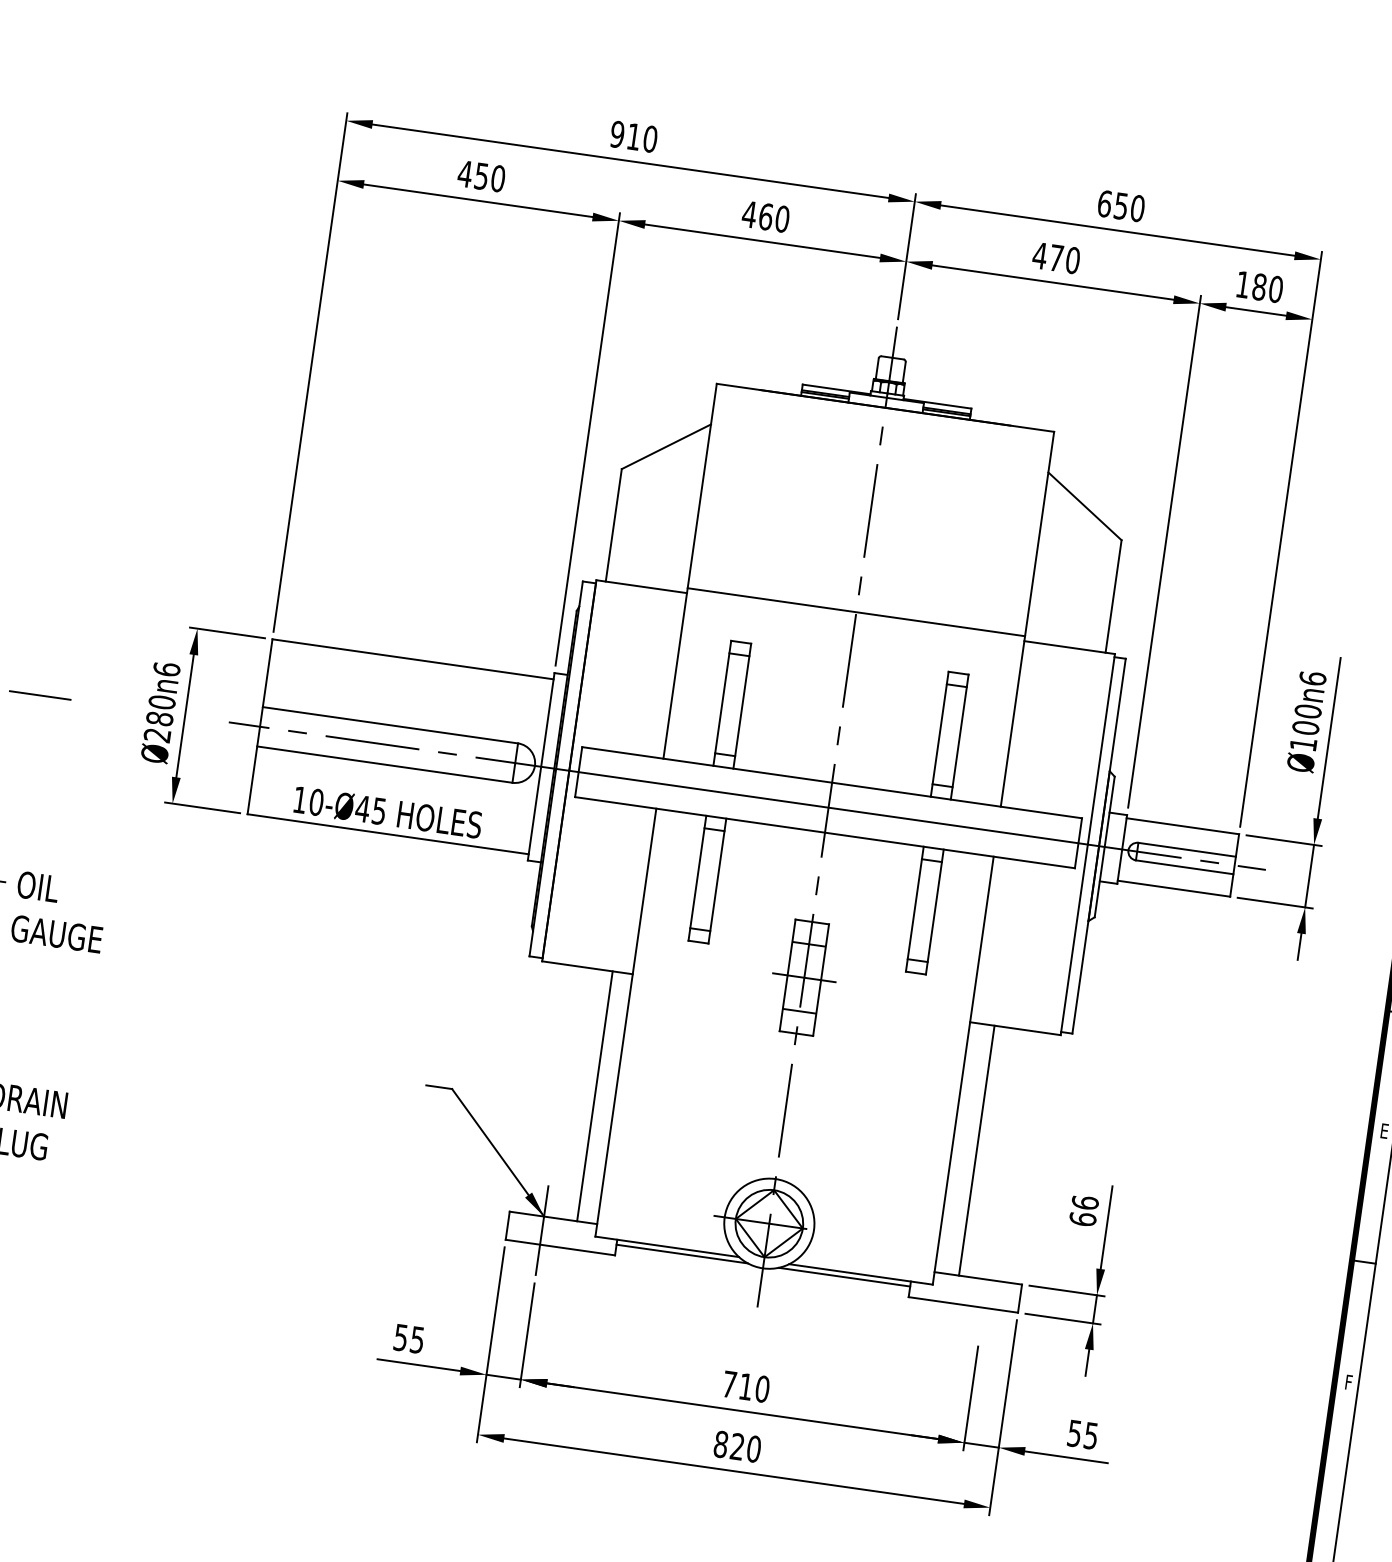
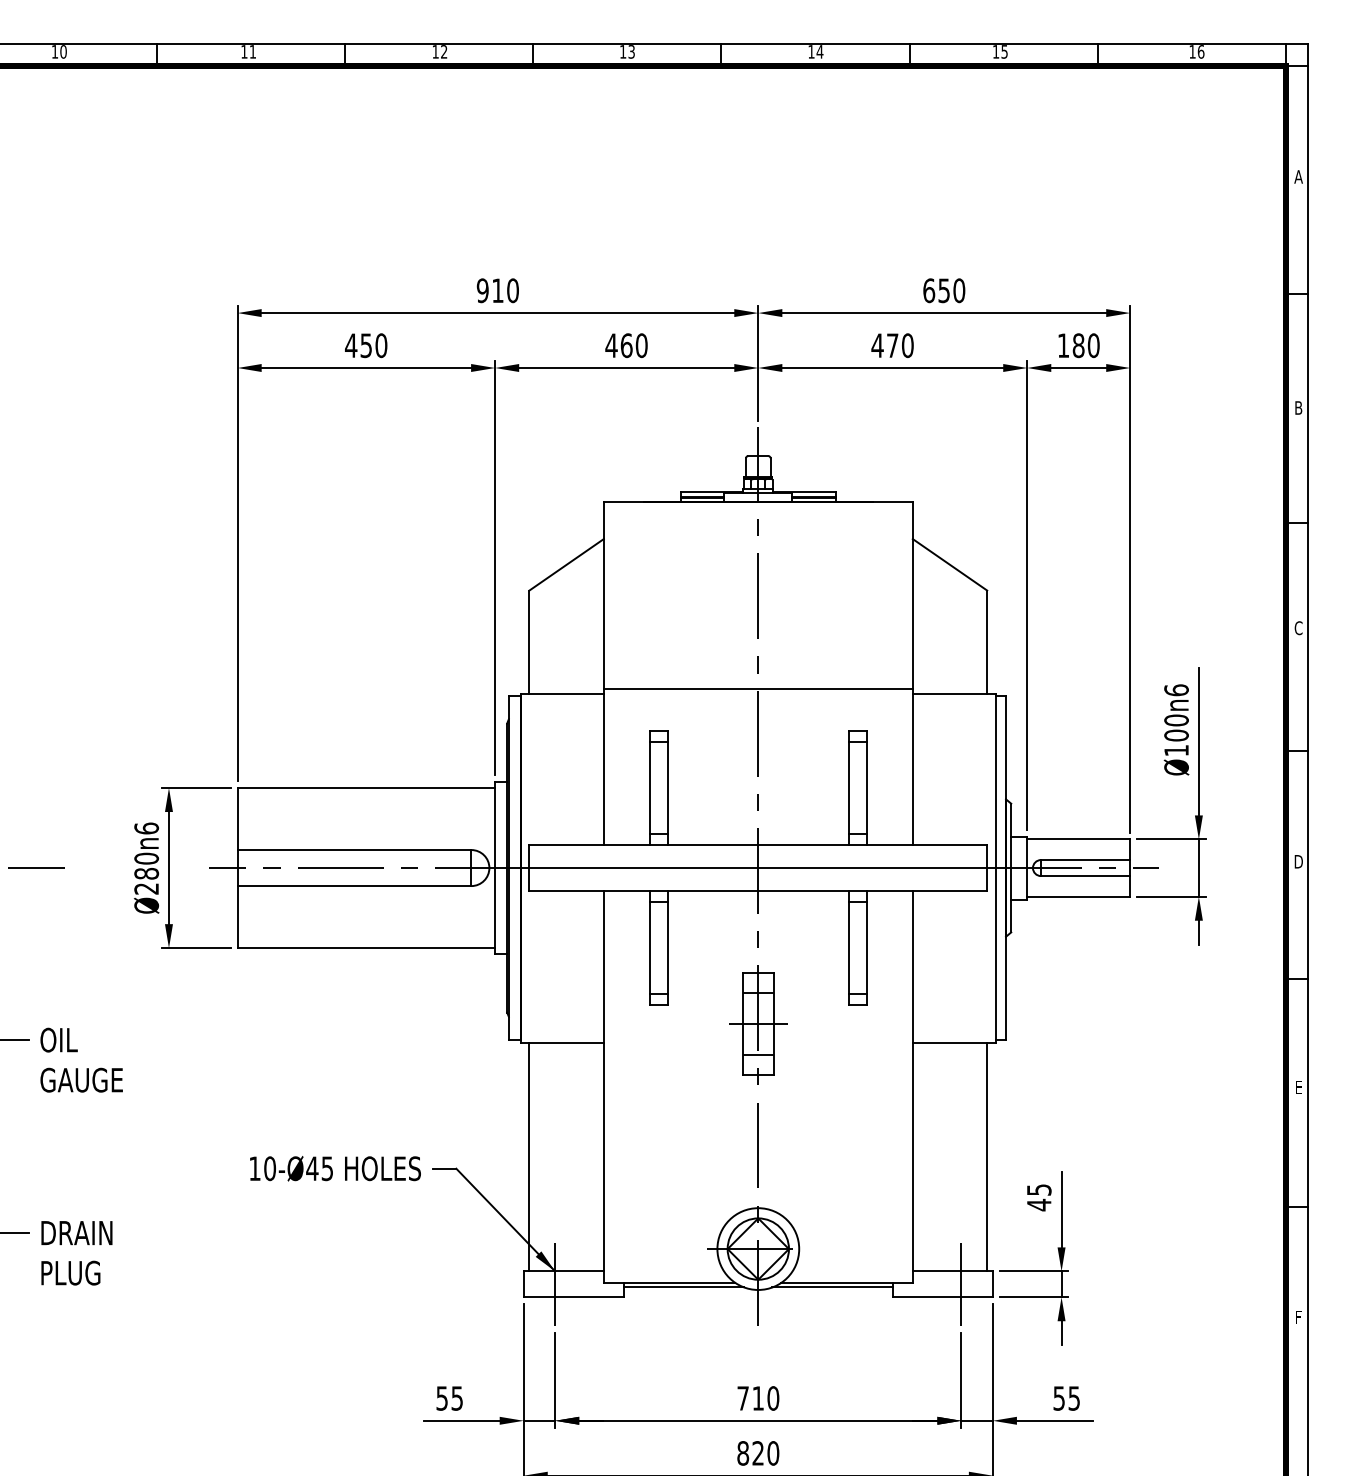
text: (388, 812) -> (335, 1168), moved
line: (595, 1095) -> (529, 1156), moved
line: (977, 1150) -> (987, 1156), moved
text: (1083, 1210) -> (1038, 1197), 66 -> 45
line: (985, 1292) -> (961, 1283), added

